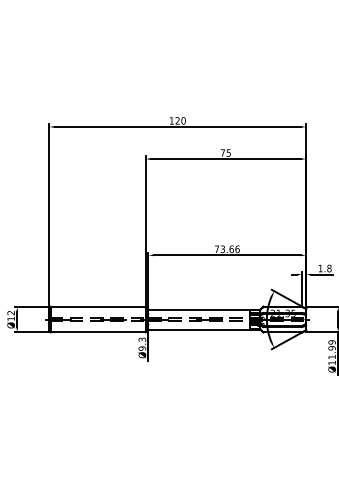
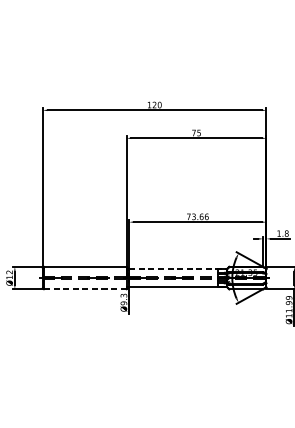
line: (204, 309) -> (177, 269), solid -> dashed
line: (98, 332) -> (85, 289), solid -> dashed

